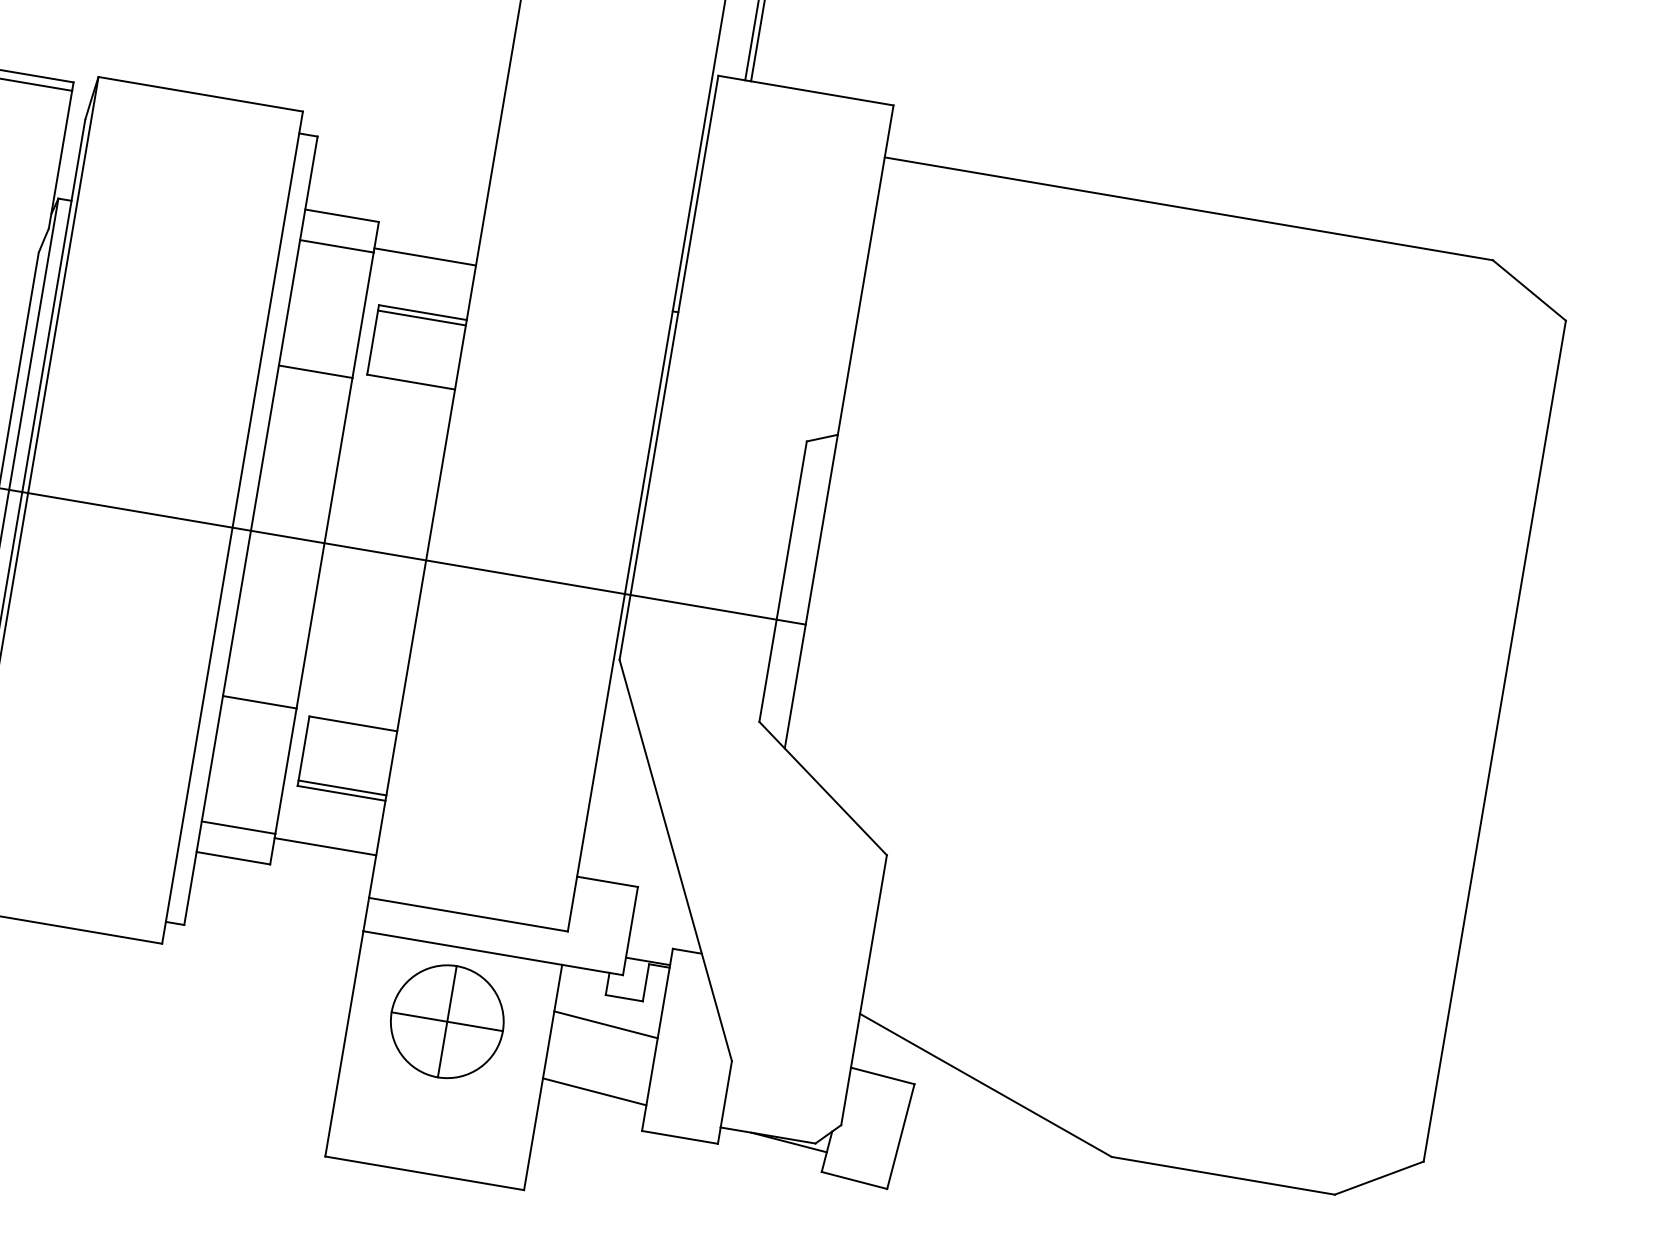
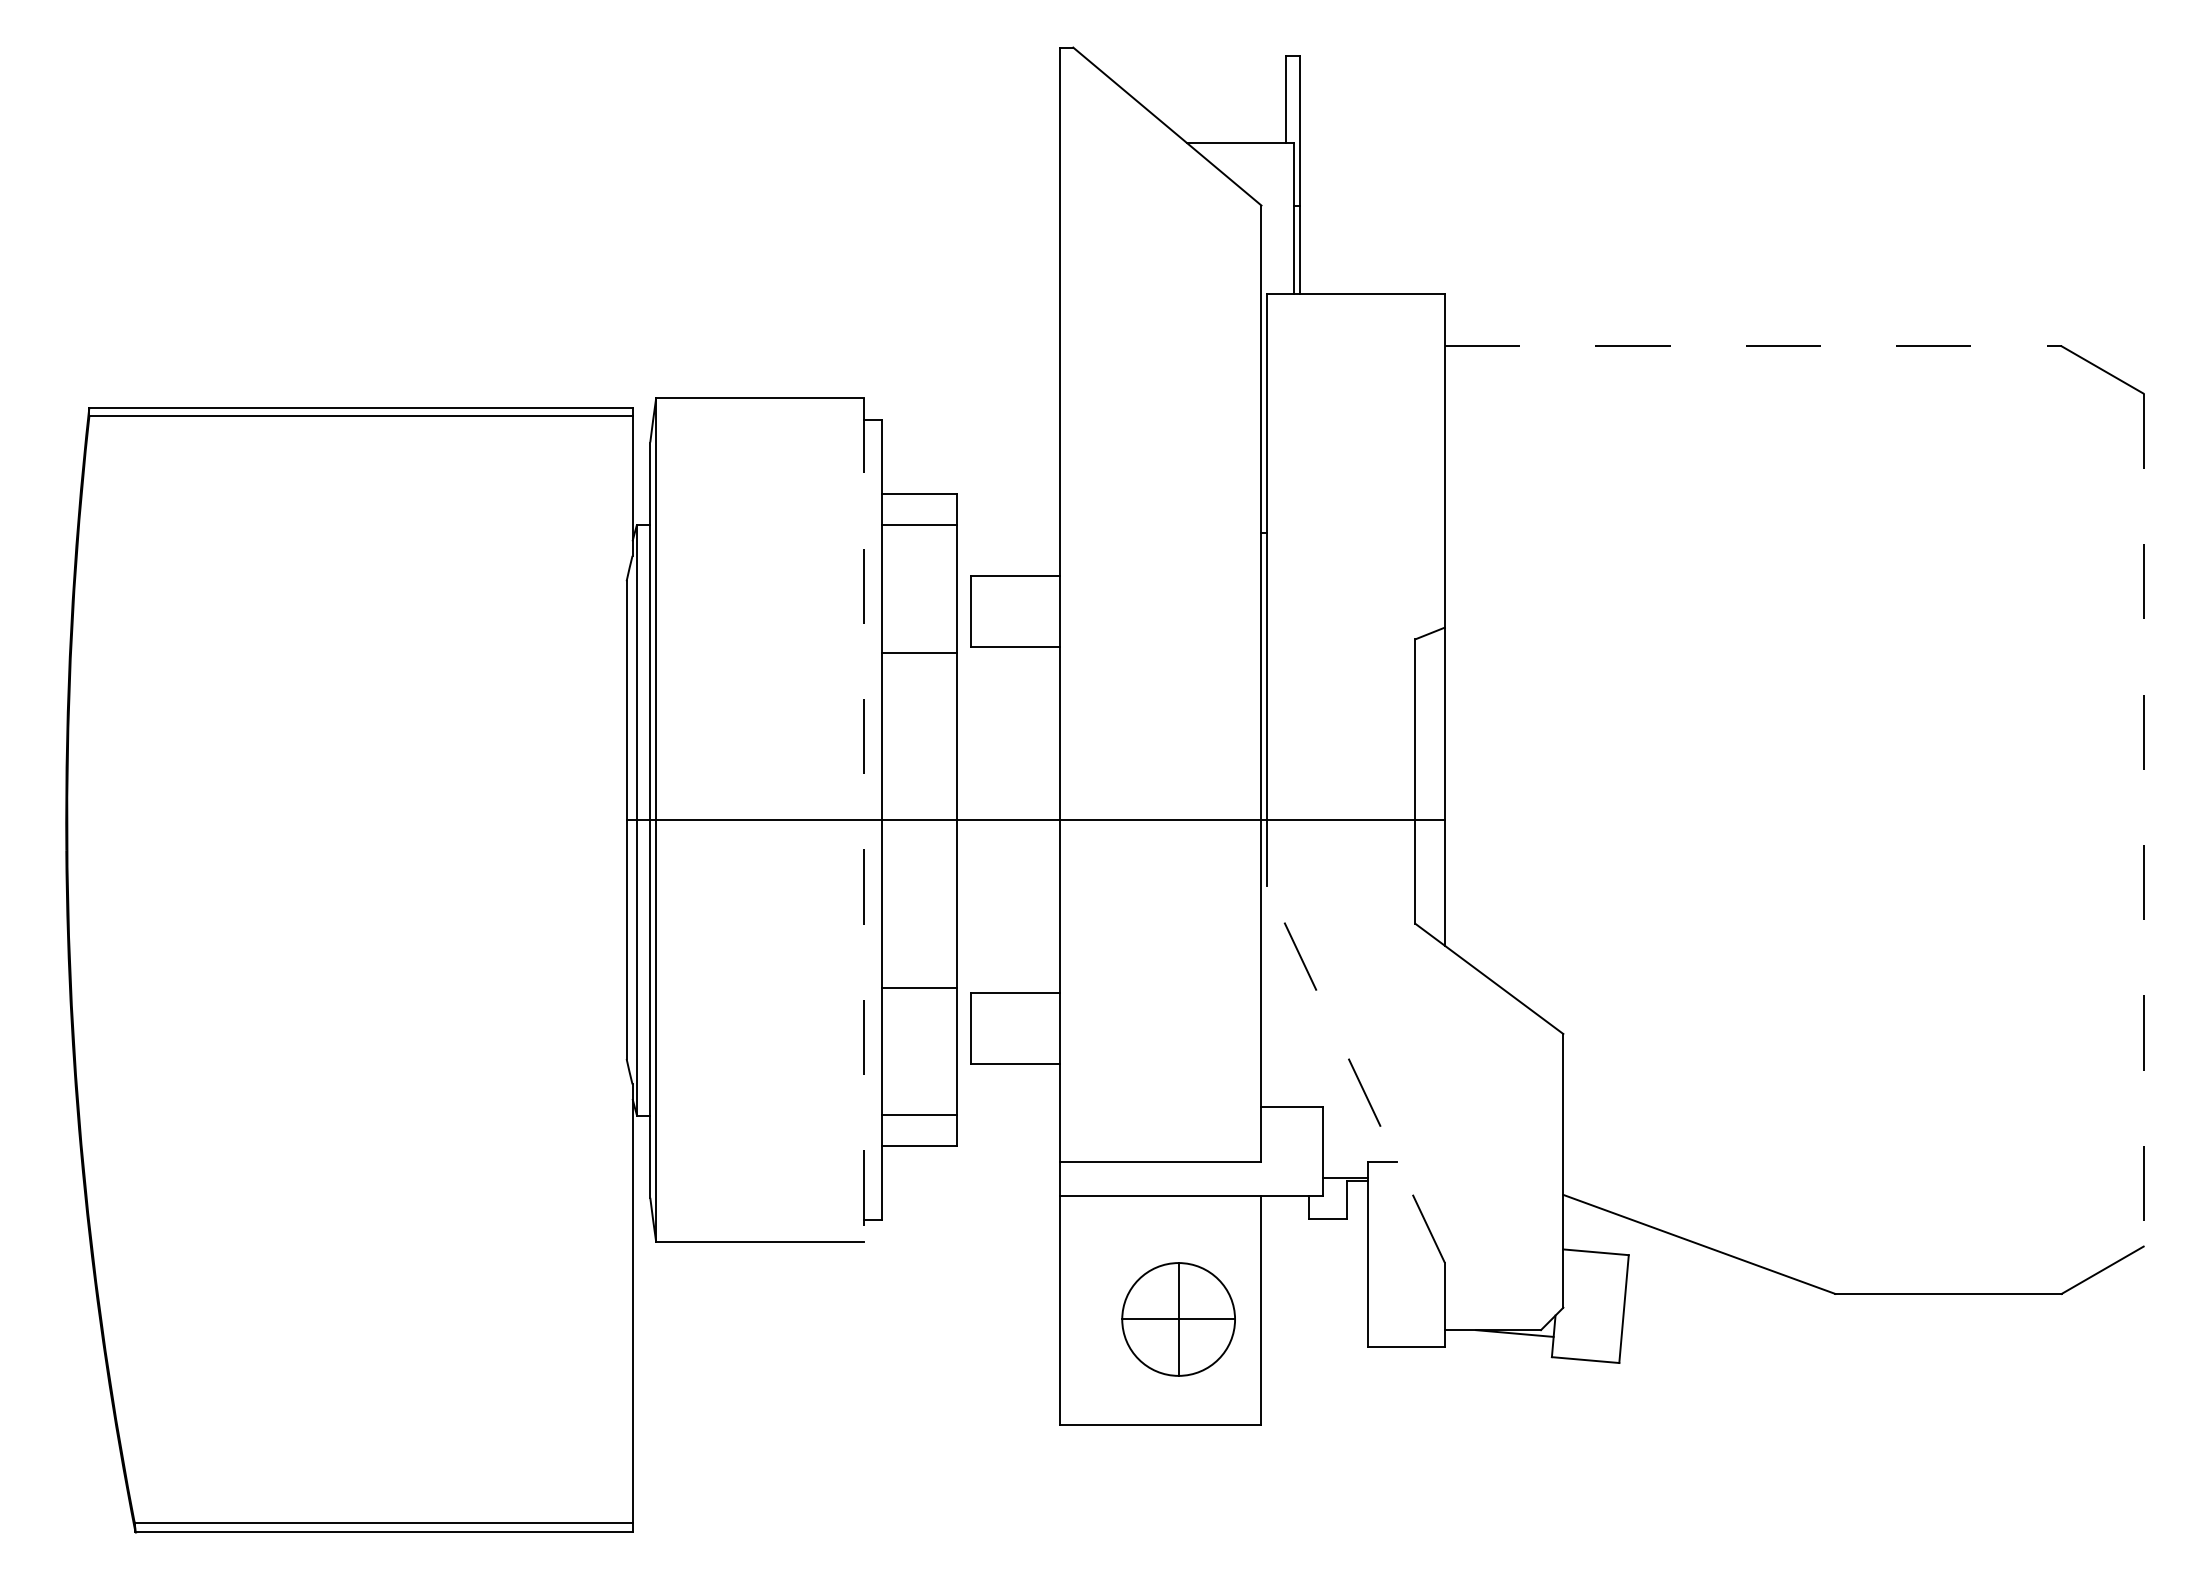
line: (1189, 209) -> (1753, 346), solid -> dashed
line: (424, 257) -> (1007, 521), removed
line: (421, 317) -> (1014, 581), removed
line: (232, 528) -> (863, 820), solid -> dashed
line: (1494, 741) -> (2143, 820), solid -> dashed
line: (341, 787) -> (1014, 1058), removed
line: (324, 846) -> (1007, 1119), removed
line: (675, 859) -> (1355, 1073), solid -> dashed
part: (447, 1021) -> (1178, 1319), moved
line: (605, 1024) -> (1314, 1247), removed
line: (594, 1091) -> (1314, 1315), removed

